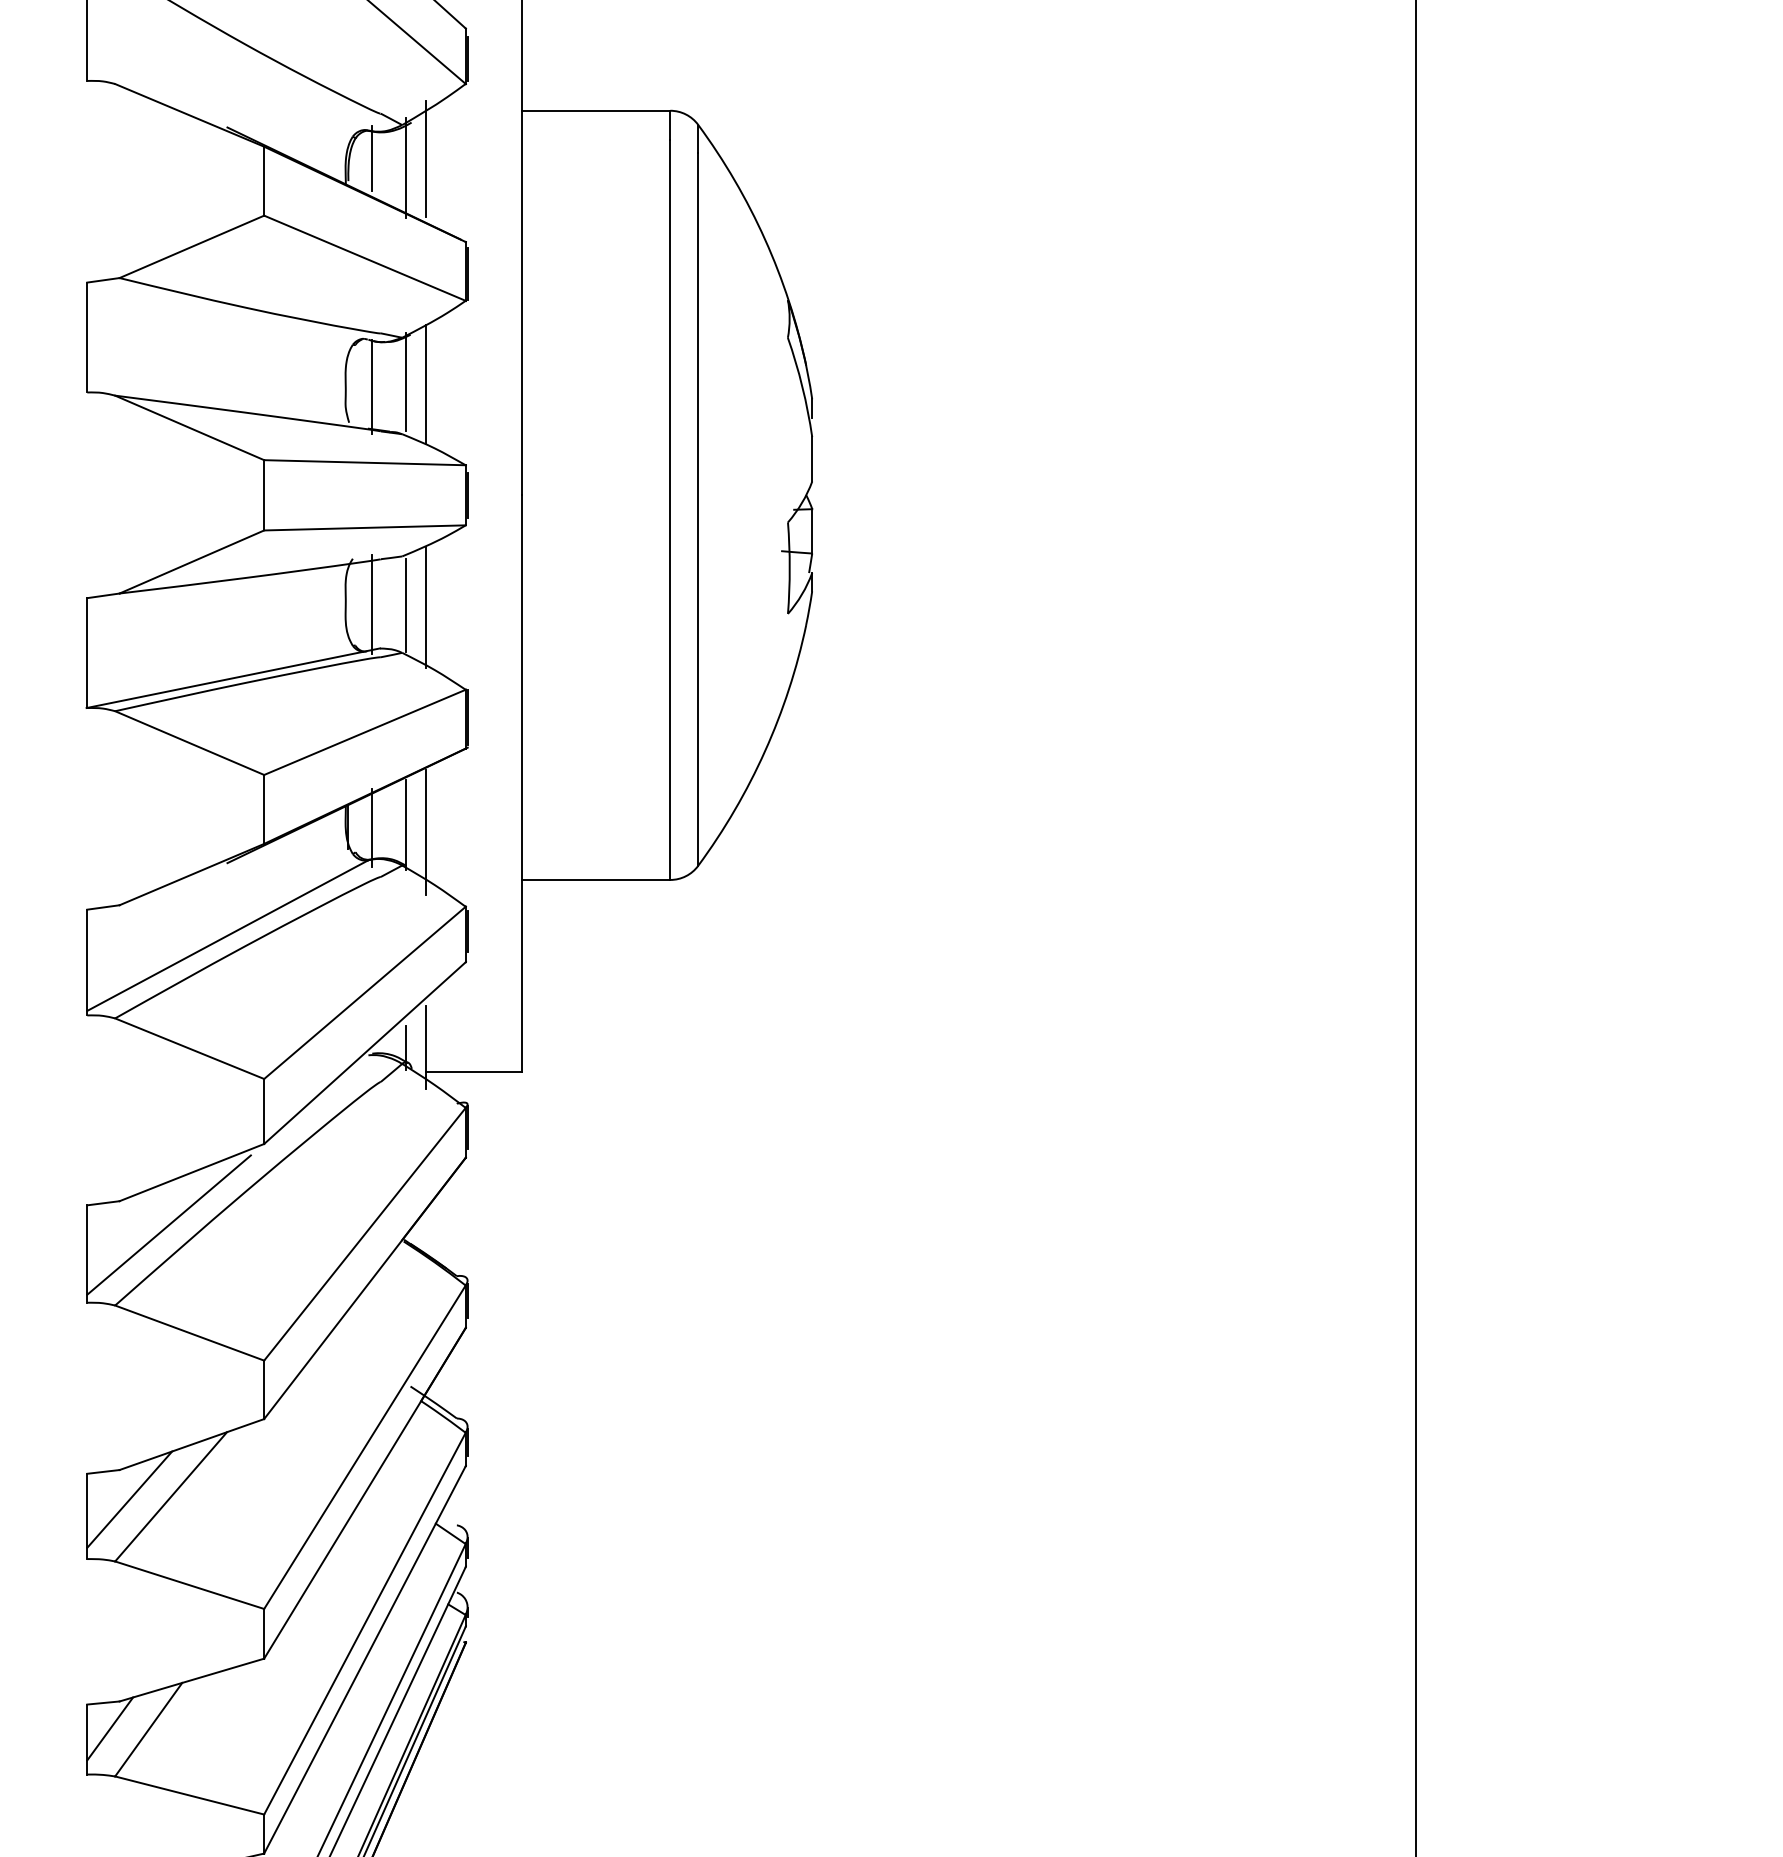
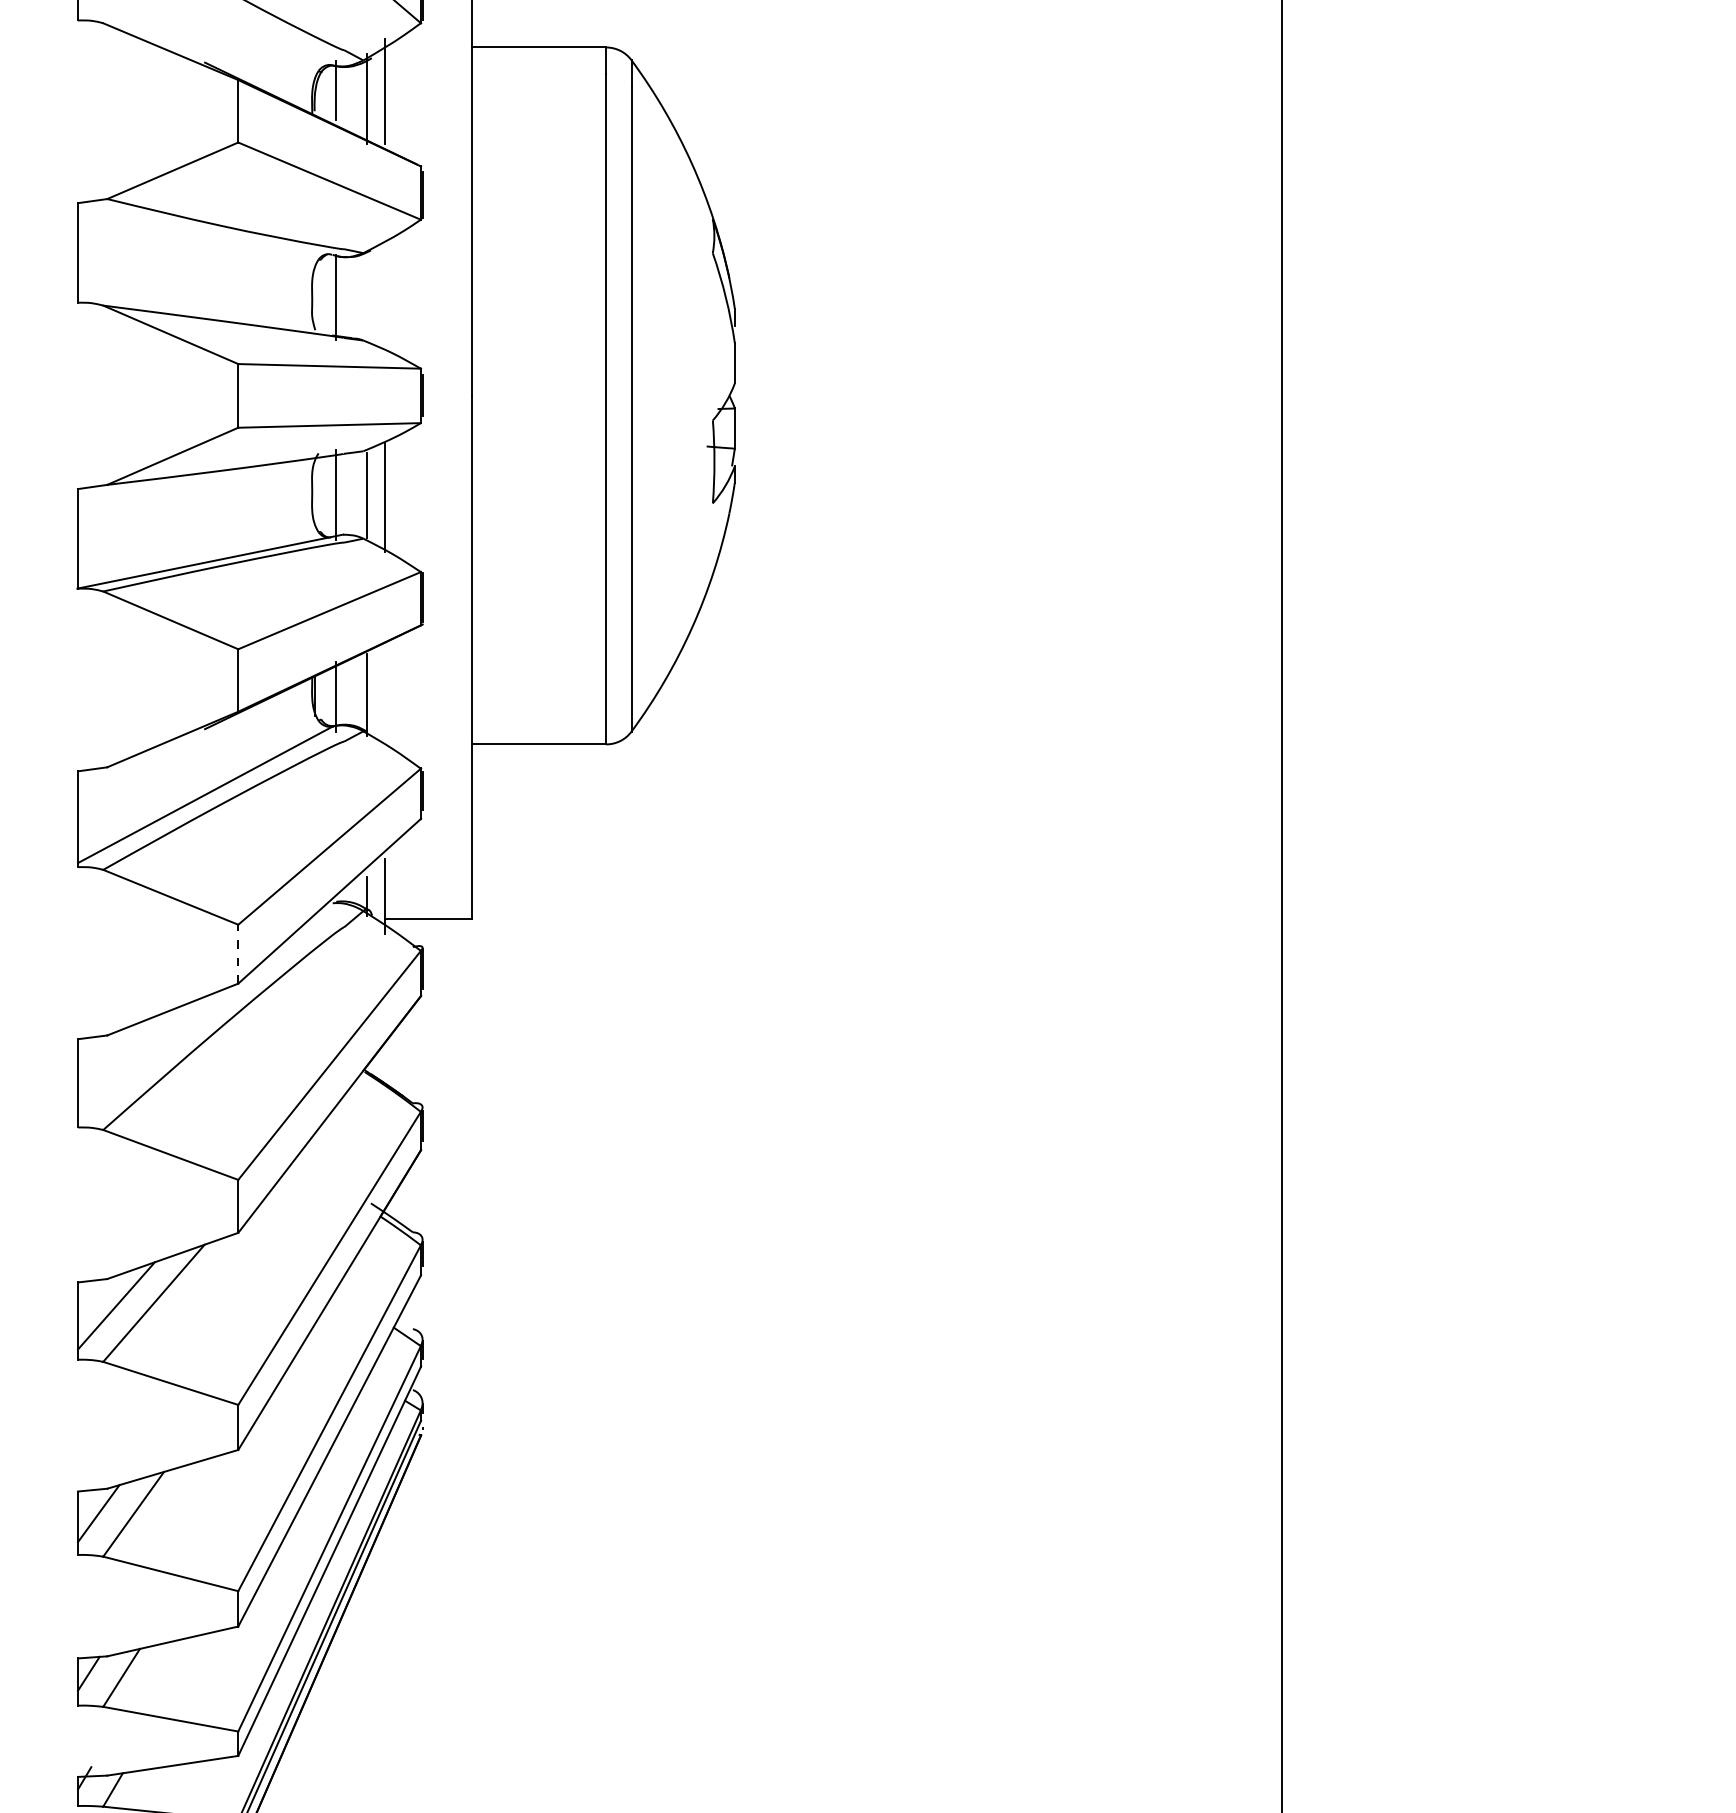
line: (406, 382) -> (367, 293), removed
line: (425, 384) -> (384, 295), removed
line: (425, 832) -> (384, 701), removed
line: (264, 1110) -> (238, 953), solid -> dashed
line: (169, 1225) -> (152, 1057), removed

